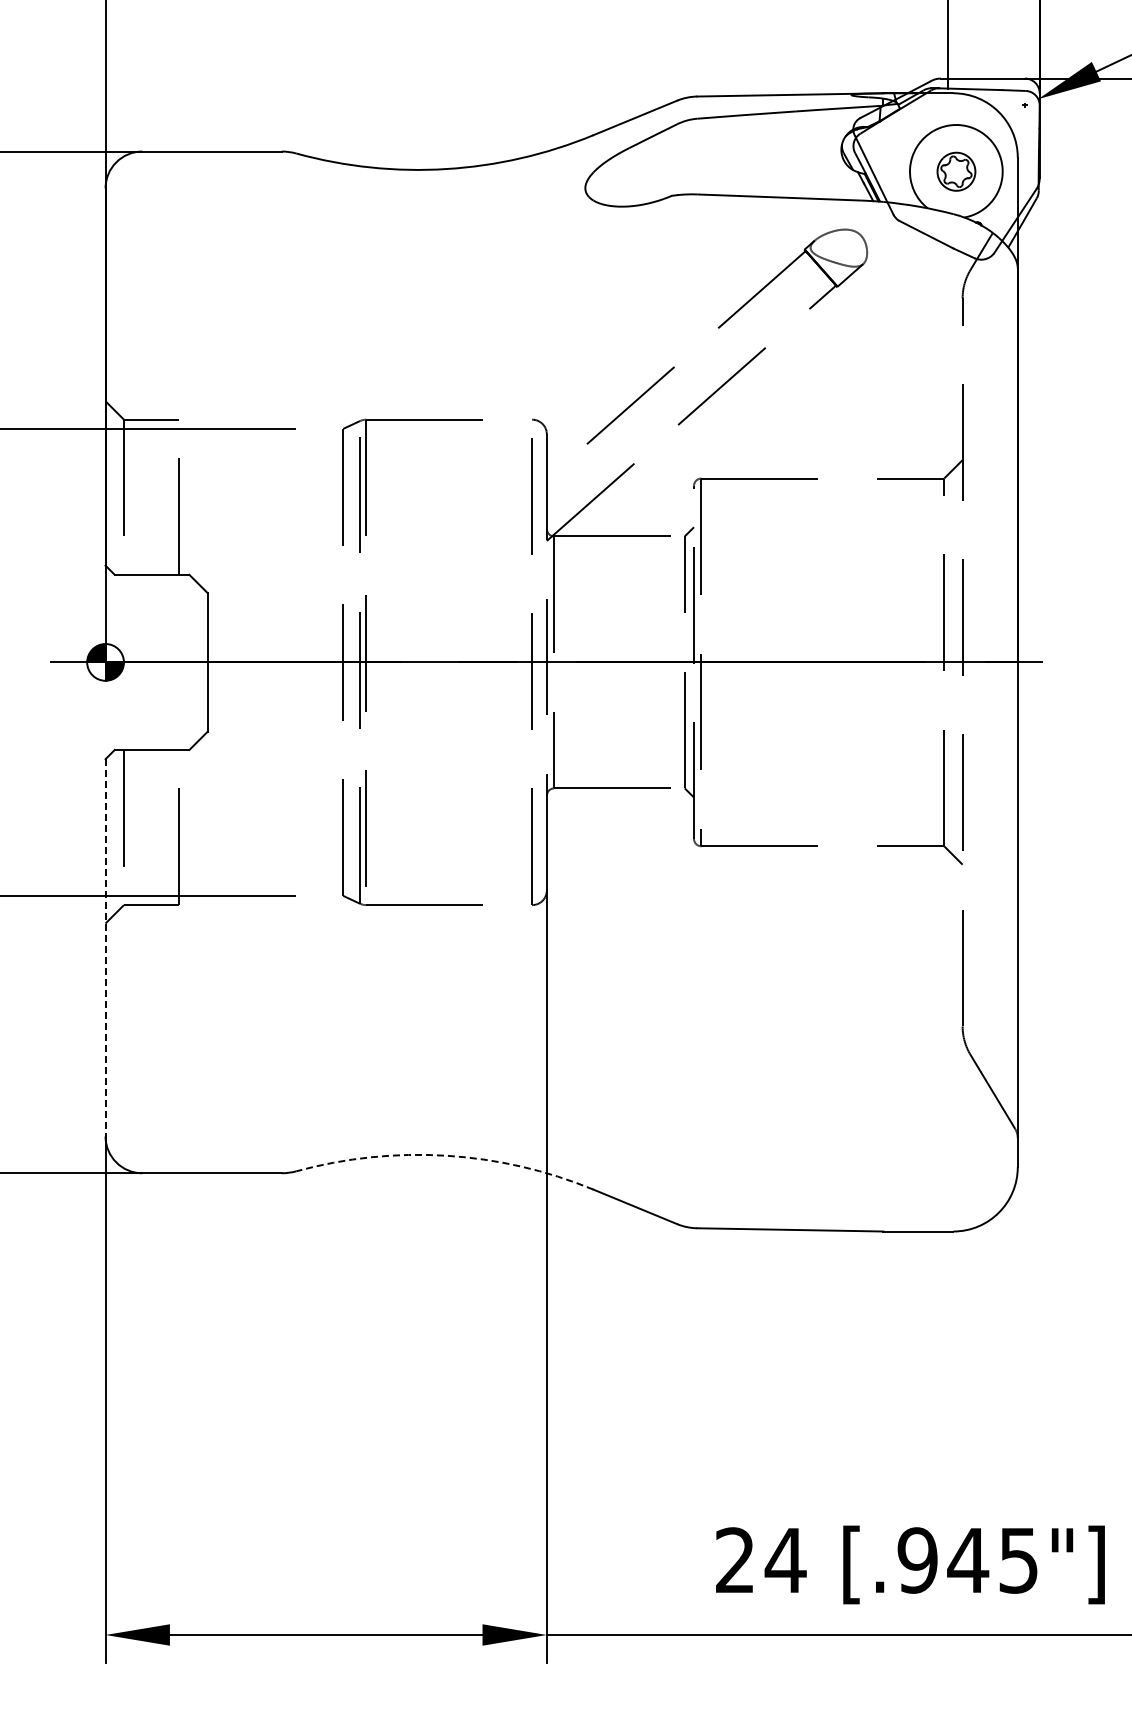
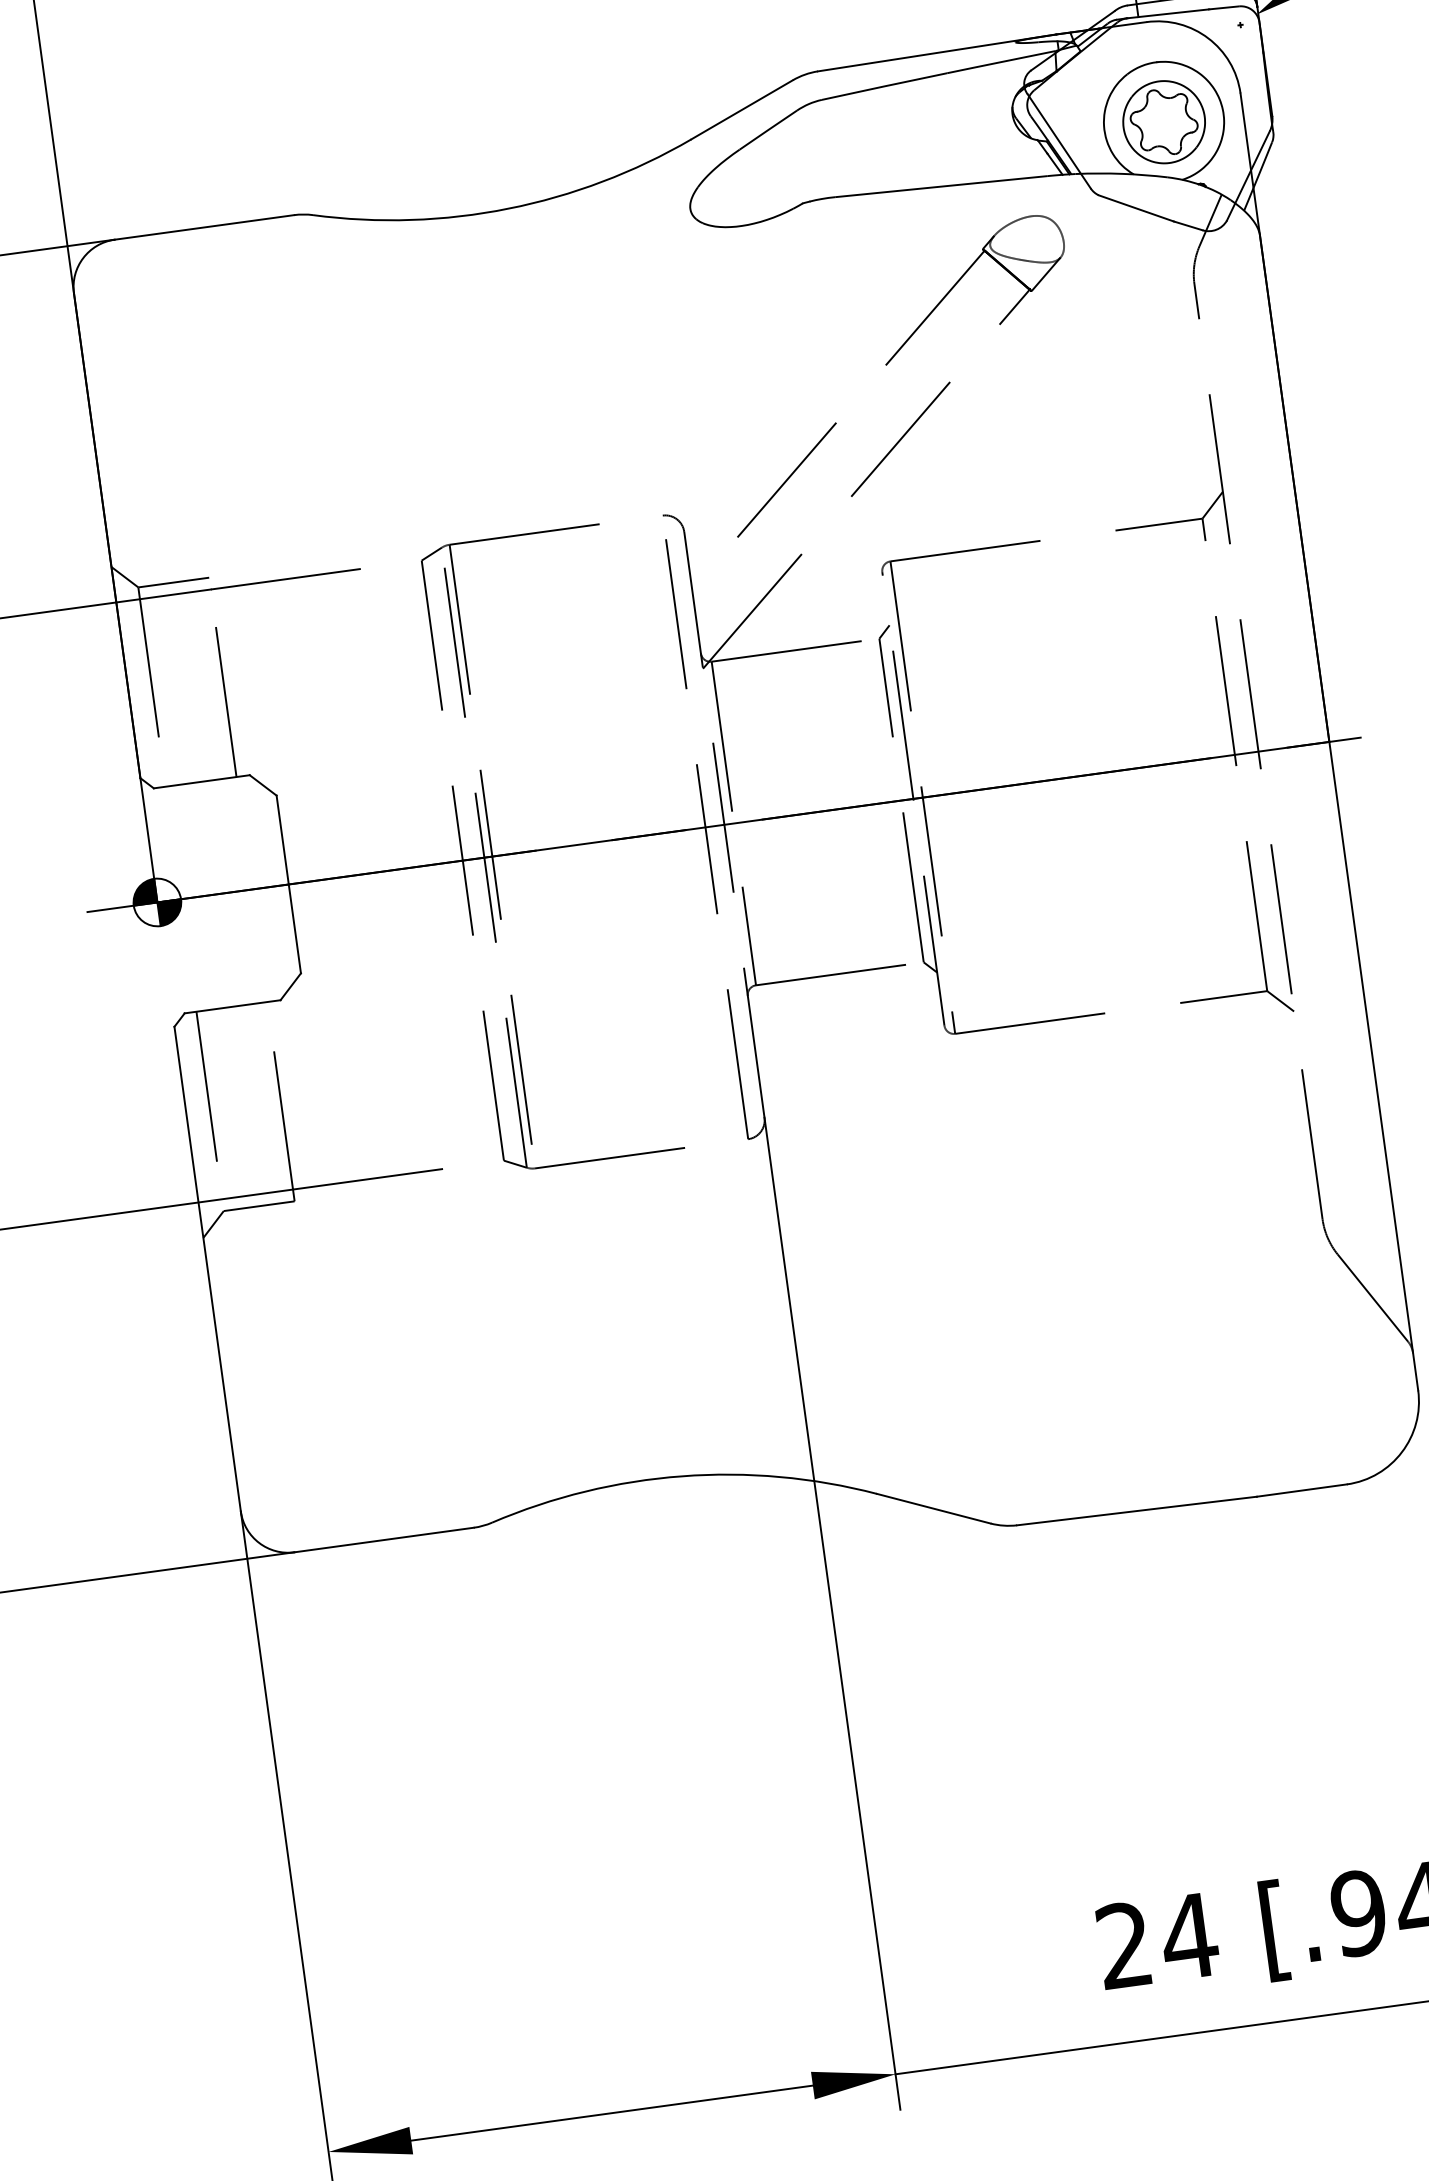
part: (956, 171) -> (1164, 122), size x1.67
line: (105, 947) -> (207, 1268), dashed -> solid
arc: (446, 1155) -> (682, 1475), dashed -> solid

